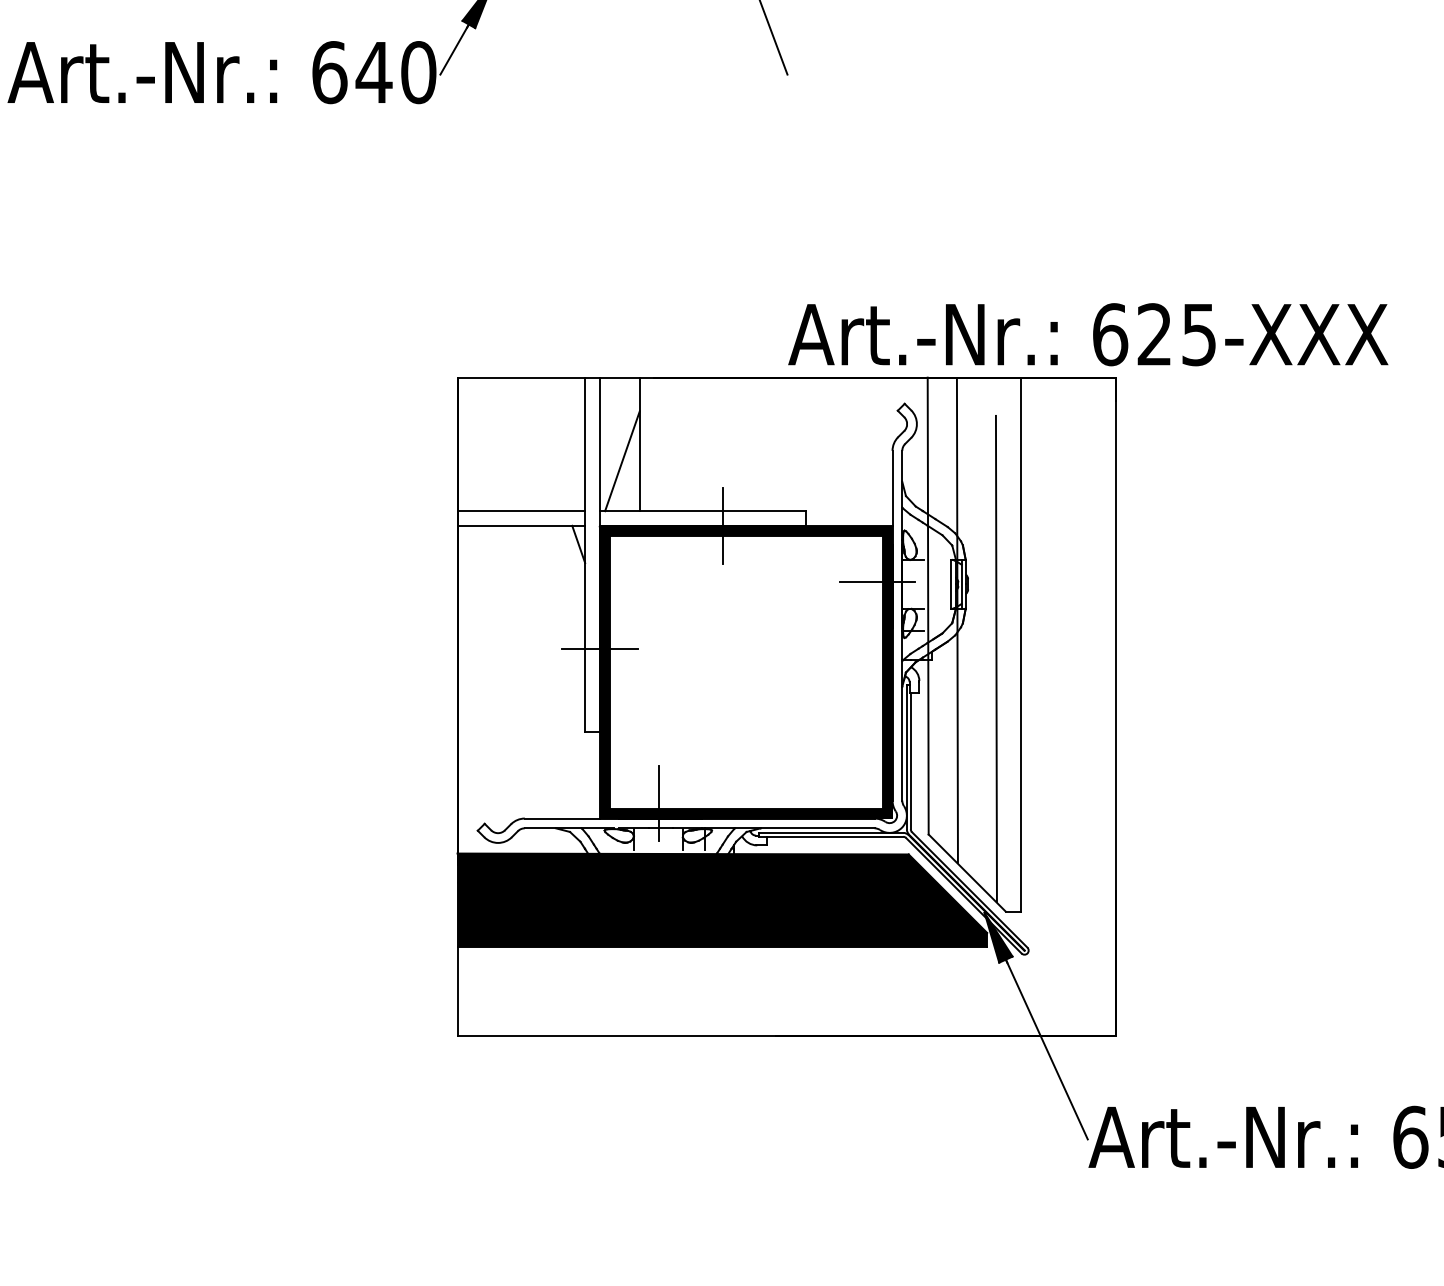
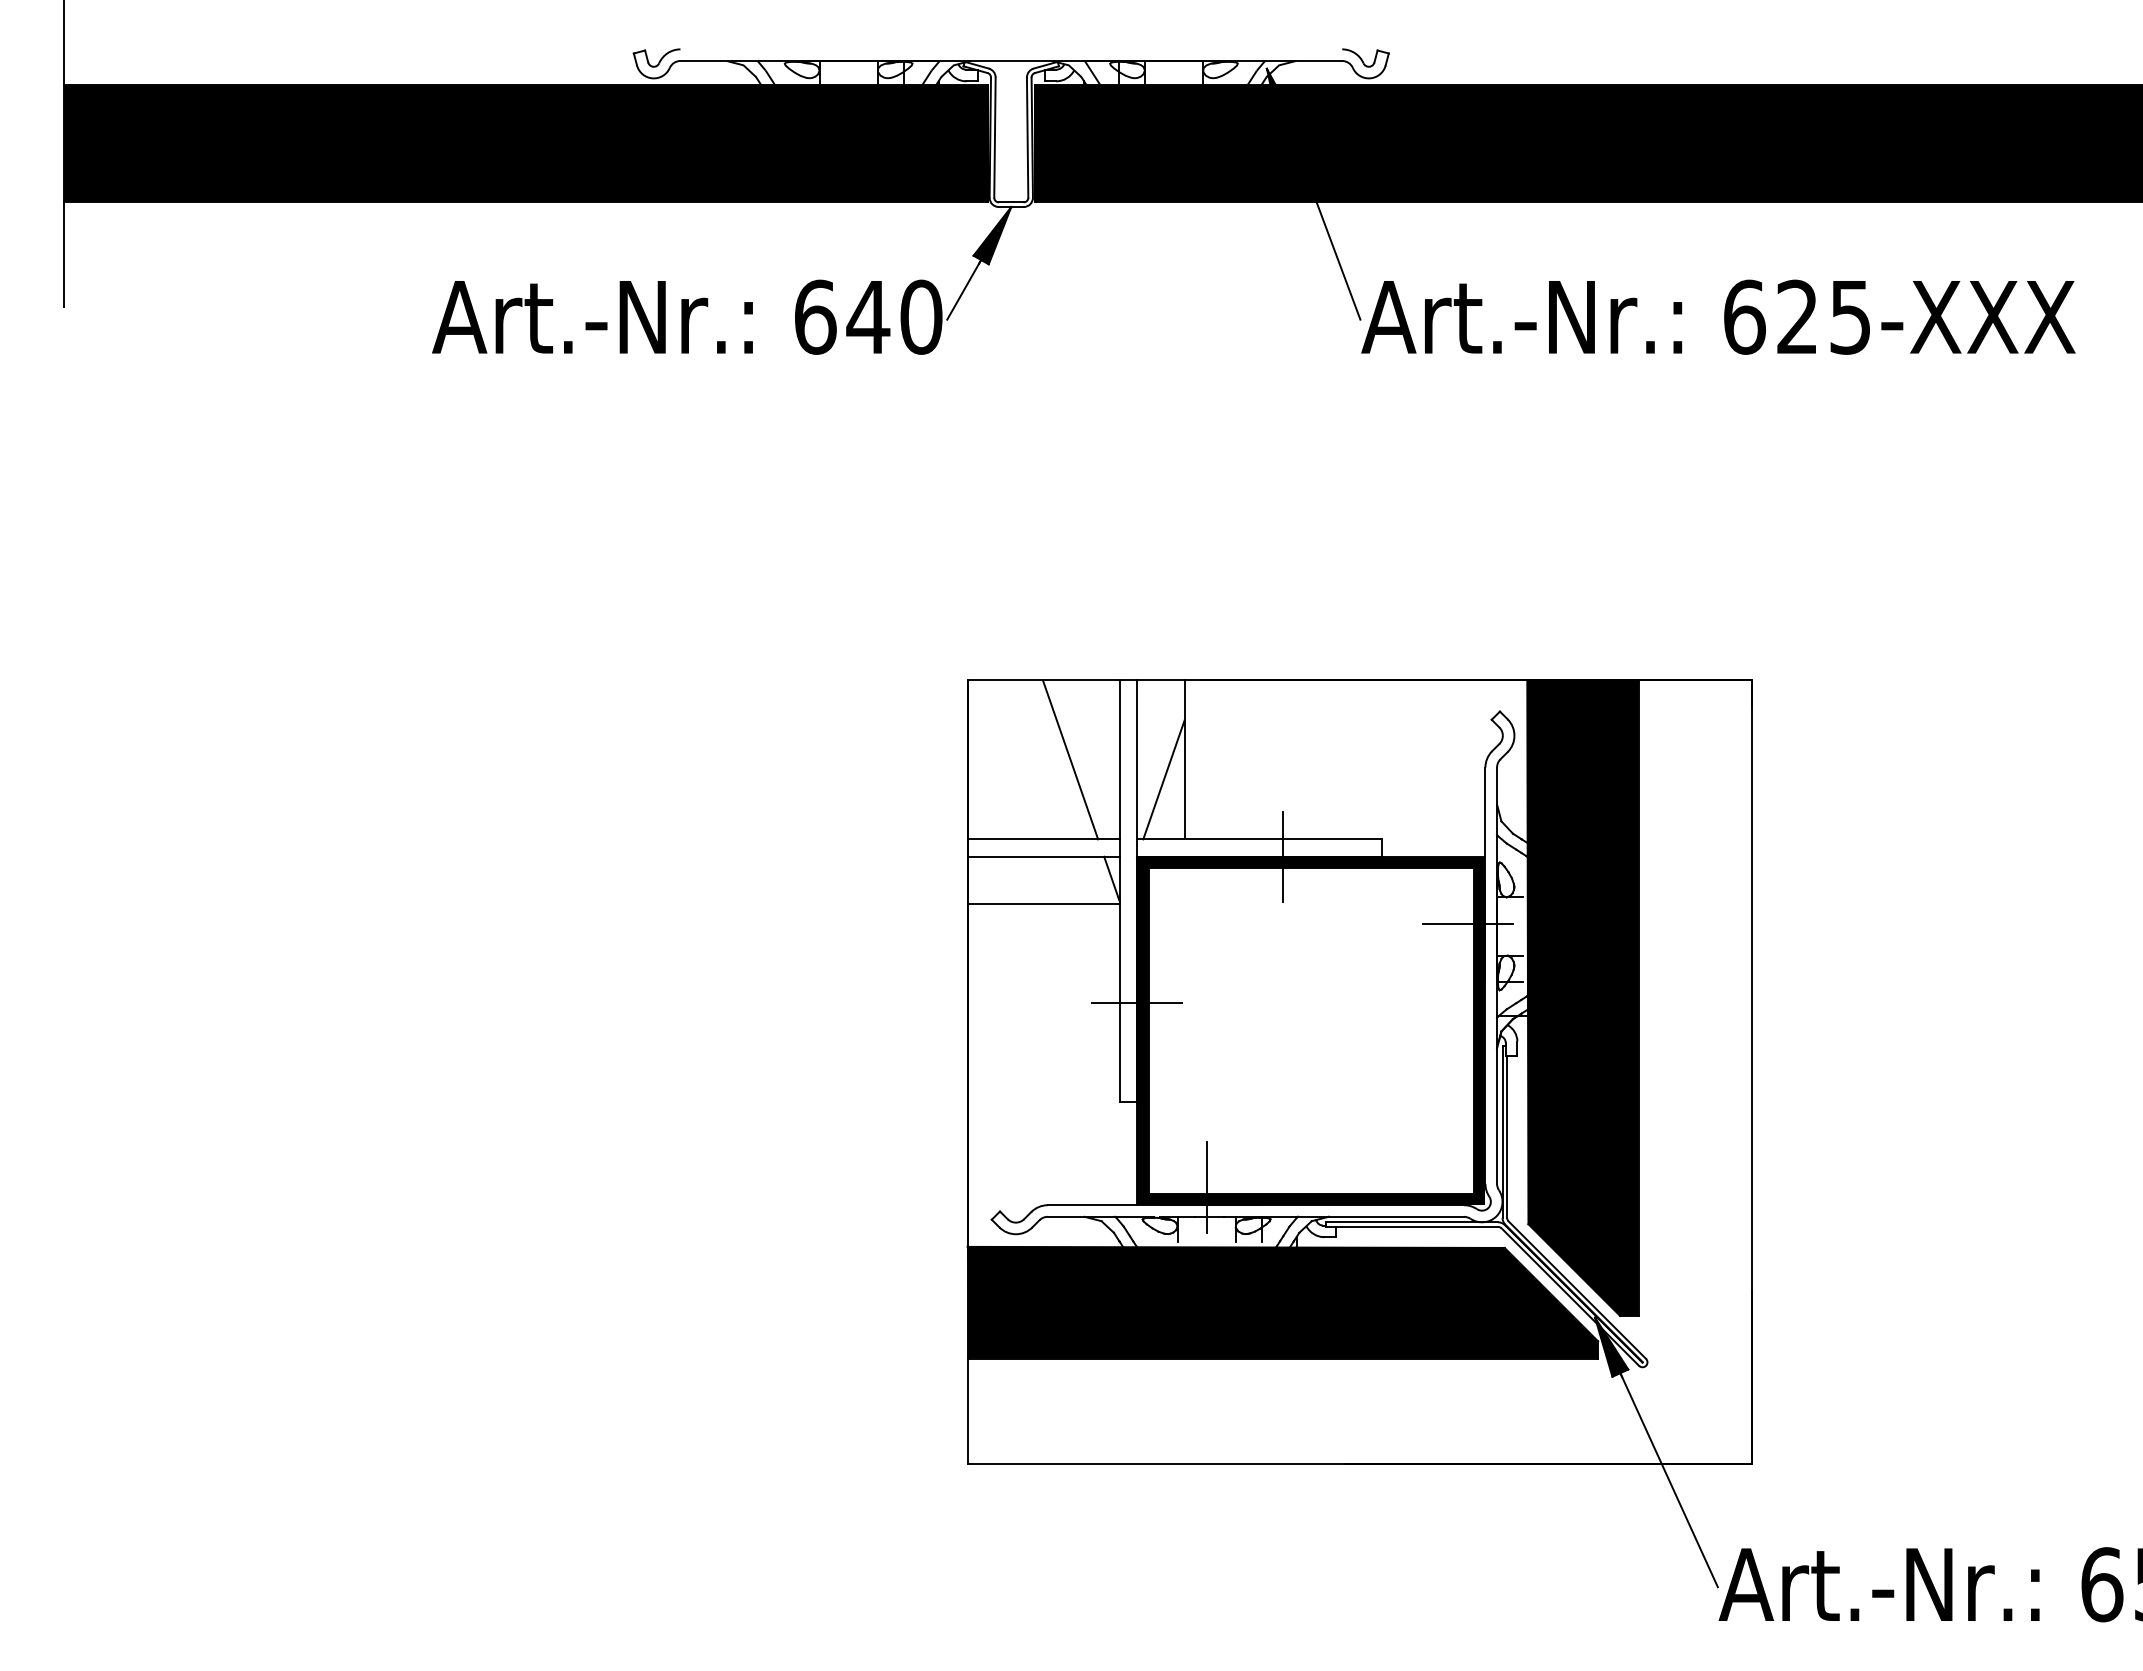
text: (1088, 334) -> (1718, 316), moved
line: (543, 444) -> (1070, 759), added
line: (521, 565) -> (1043, 904), added
fill: (974, 644) -> (1582, 997), added

